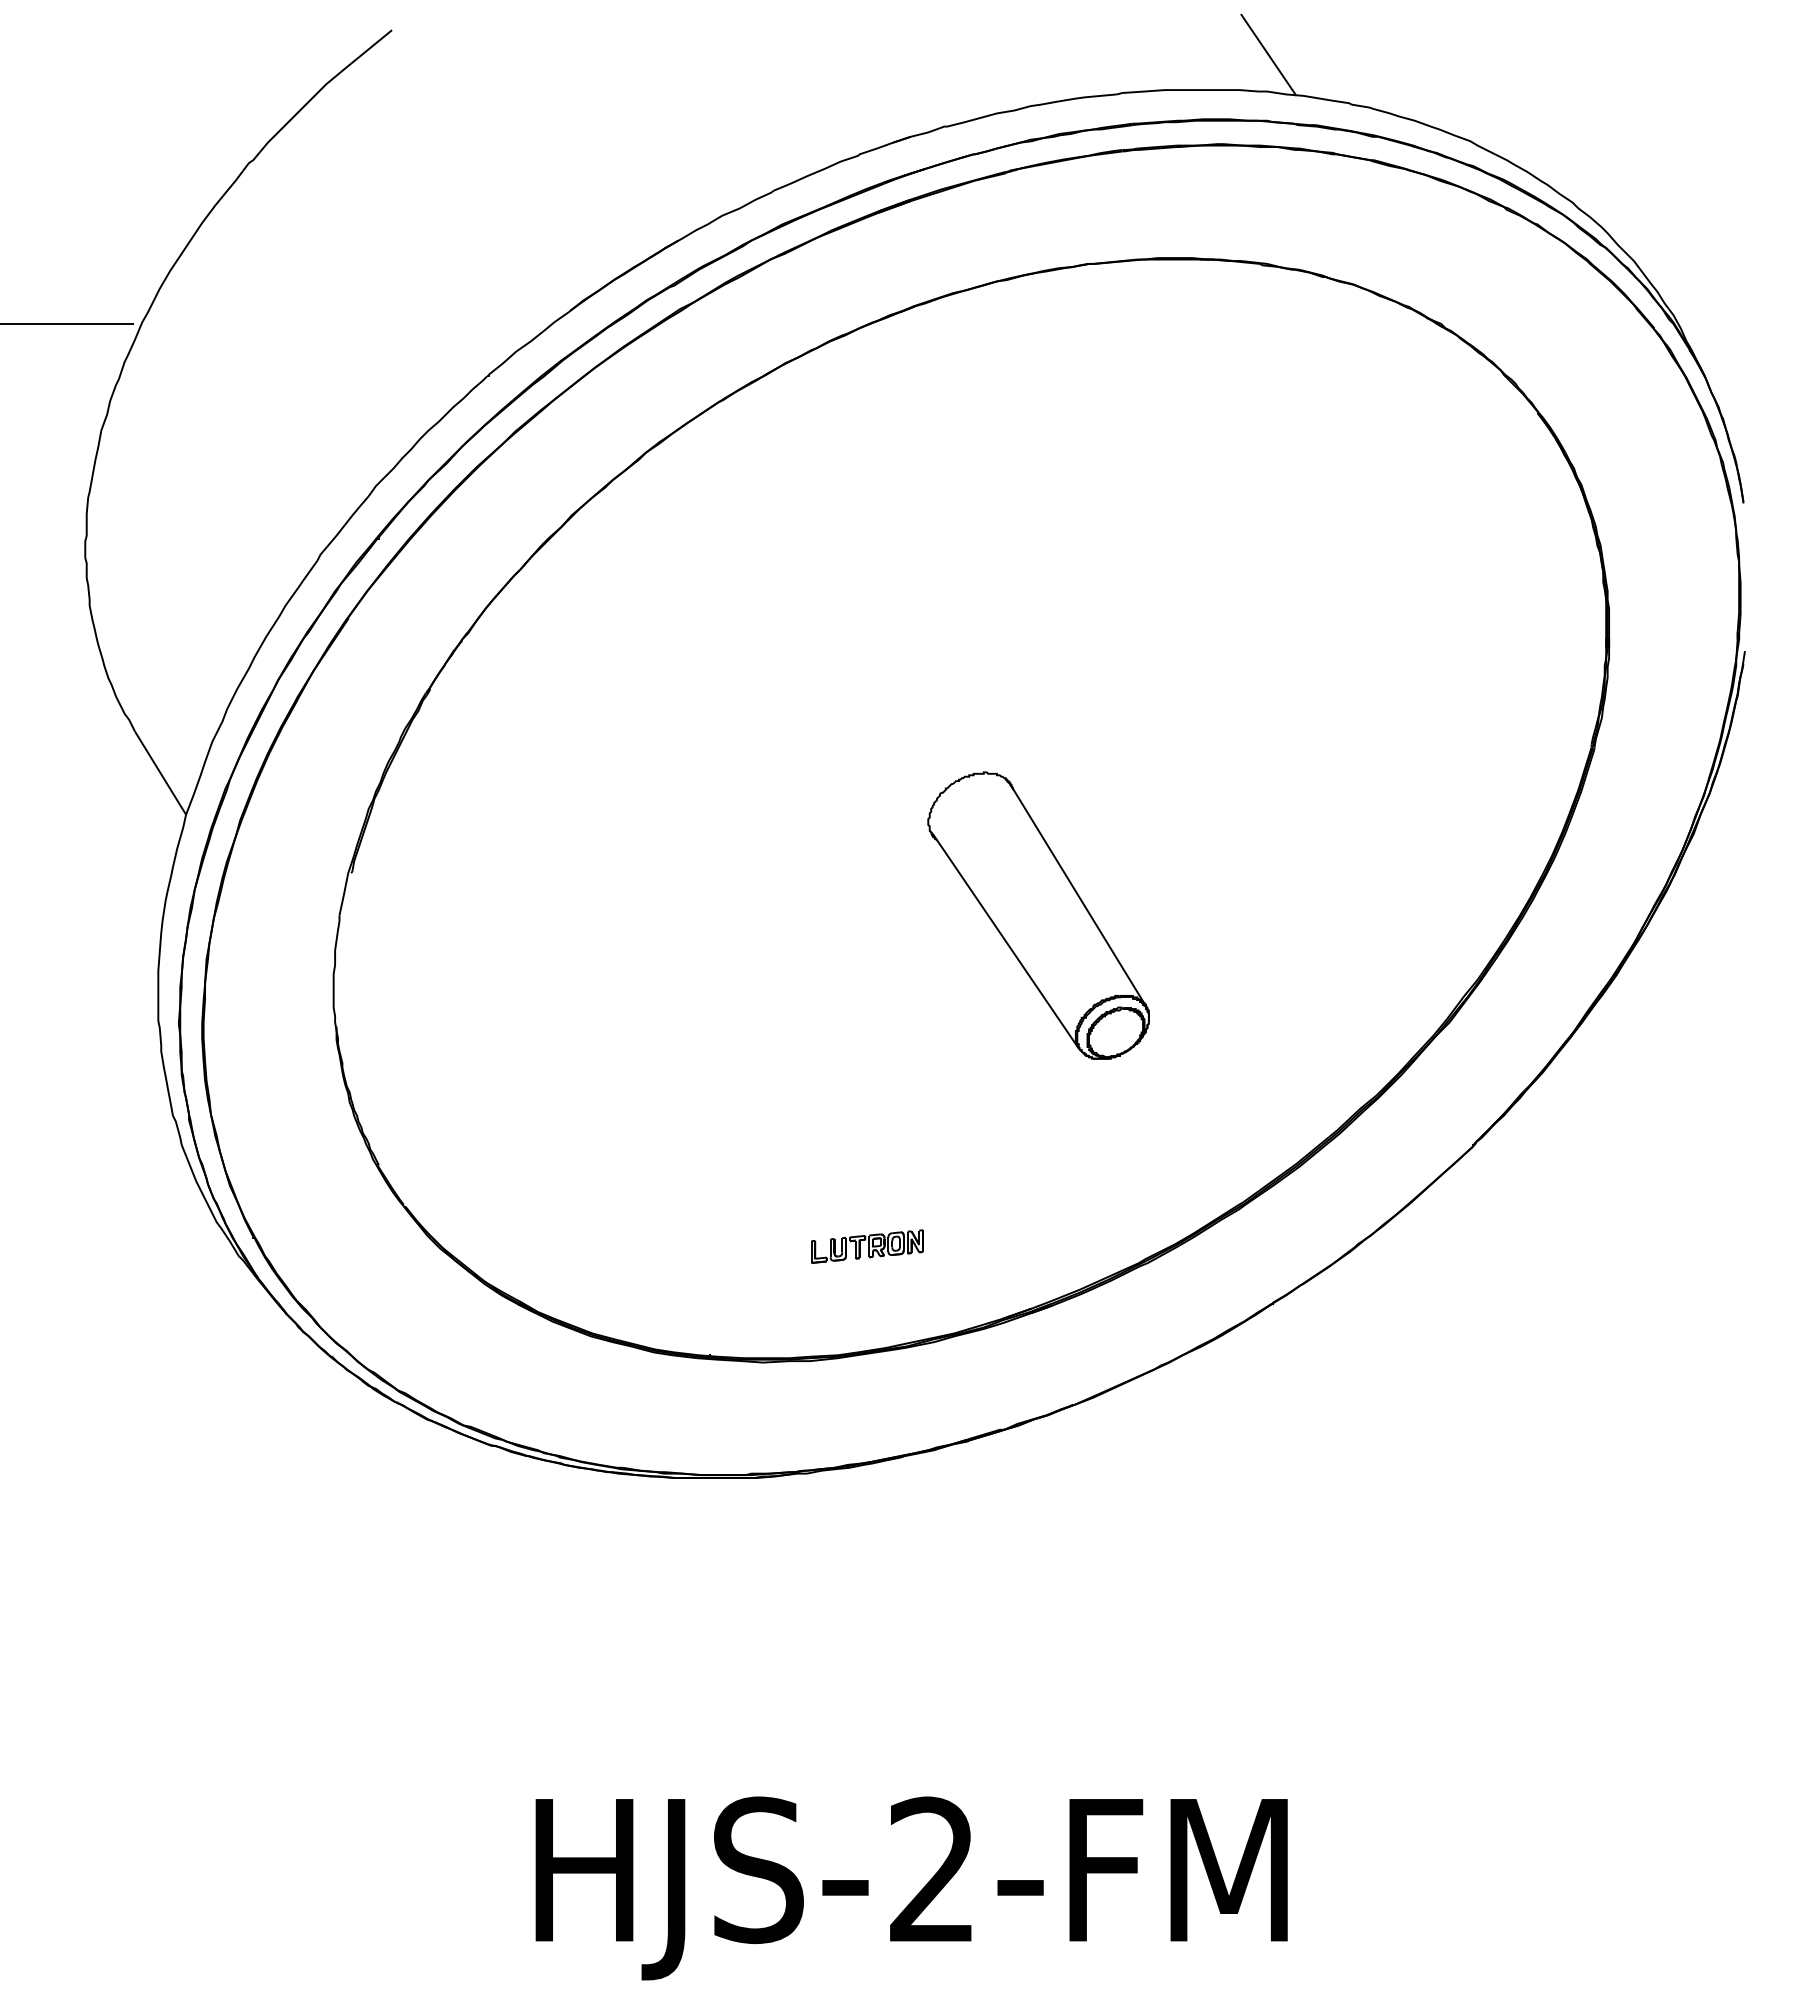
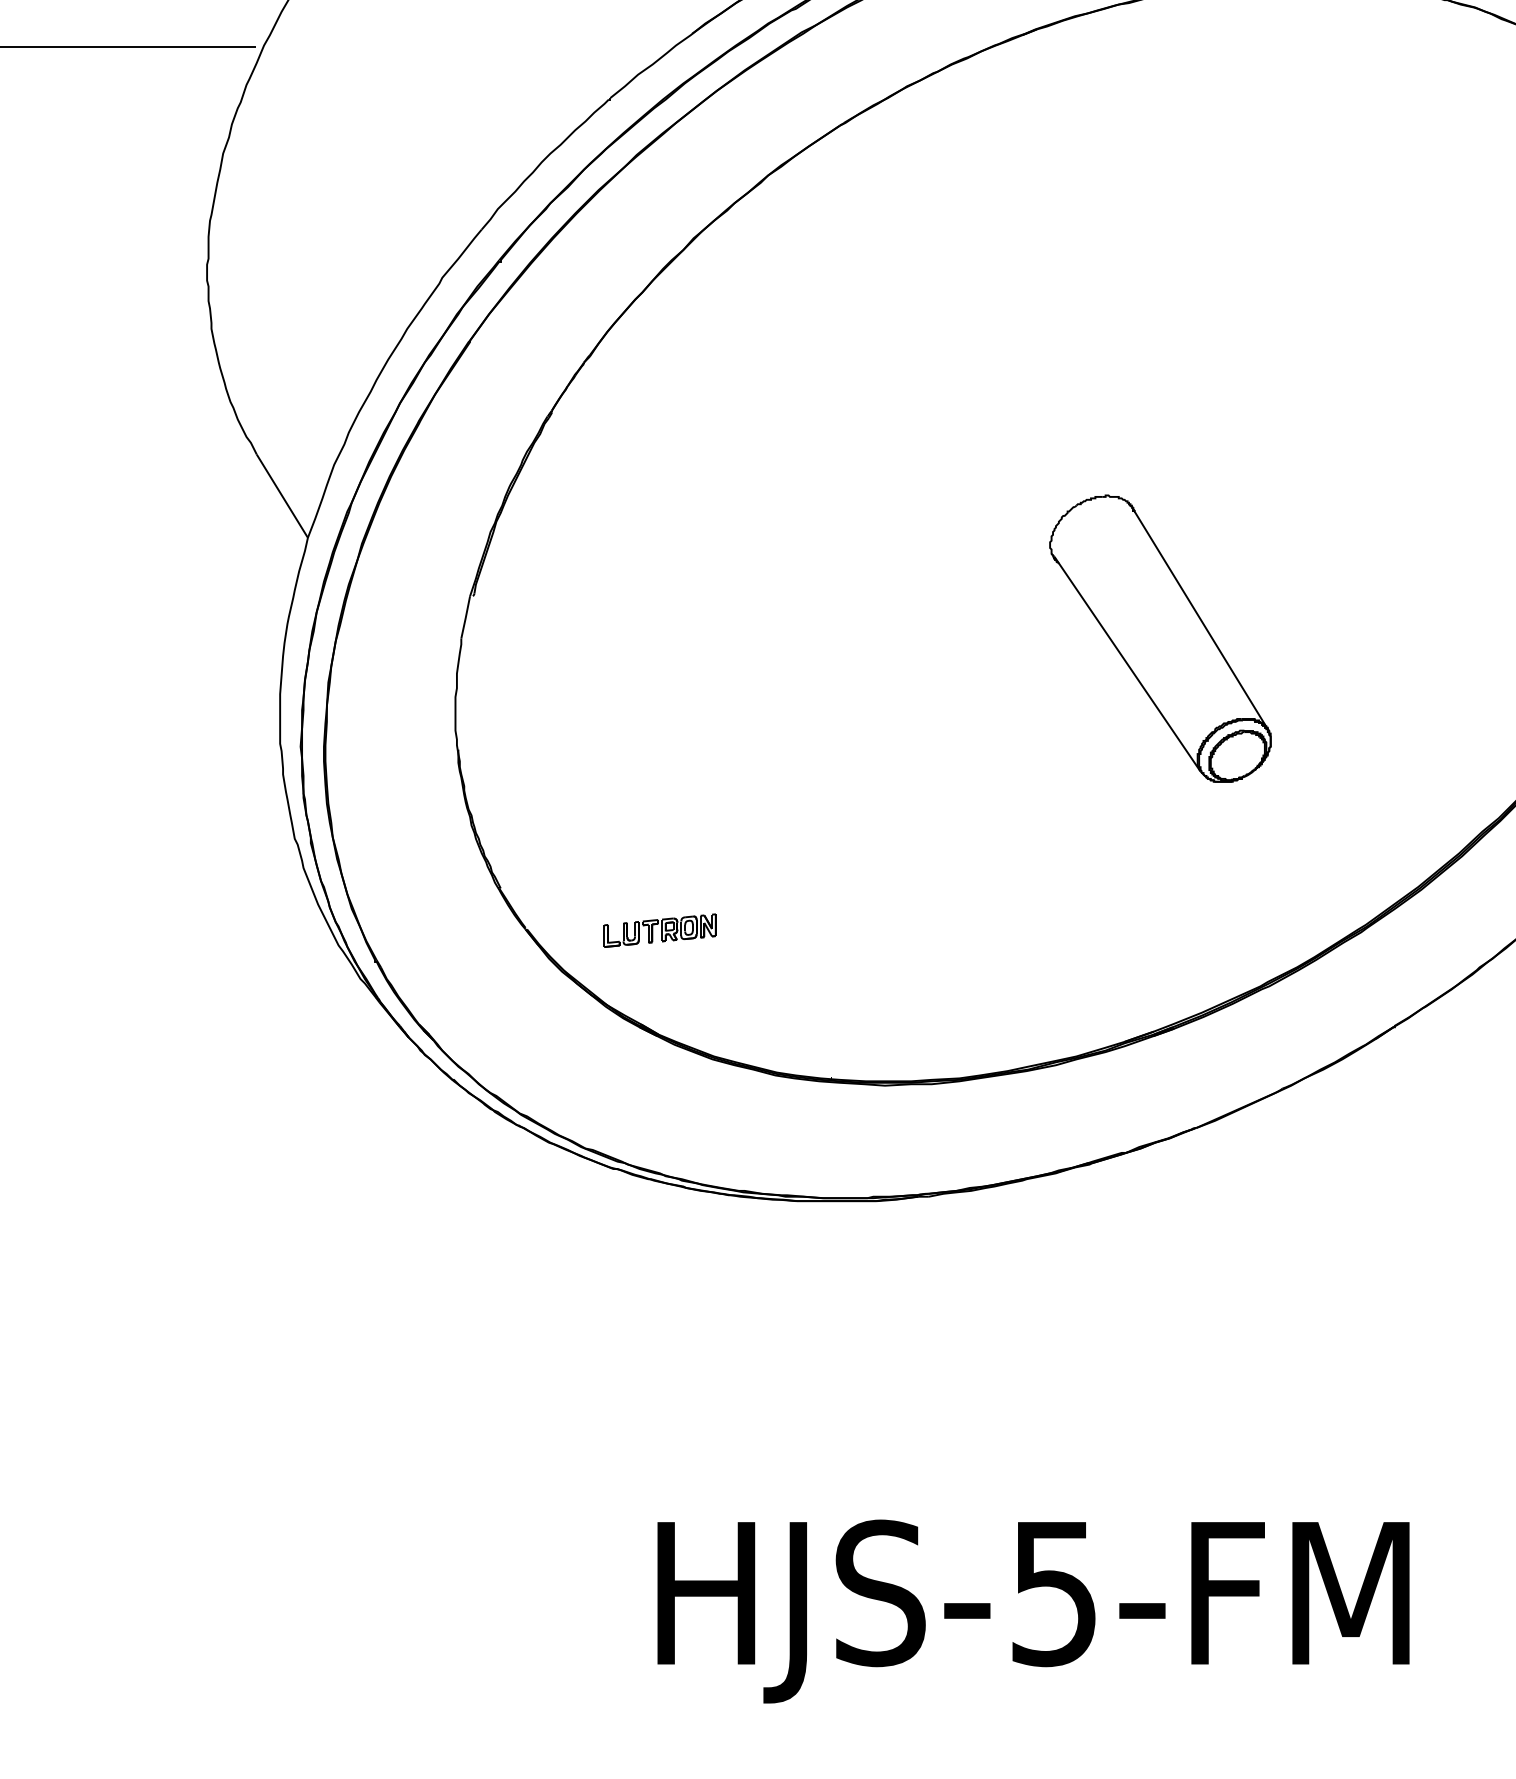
part: (867, 1246) -> (660, 930), moved
text: (931, 1870) -> (1053, 1593), HJS-2-FM -> HJS-5-FM

